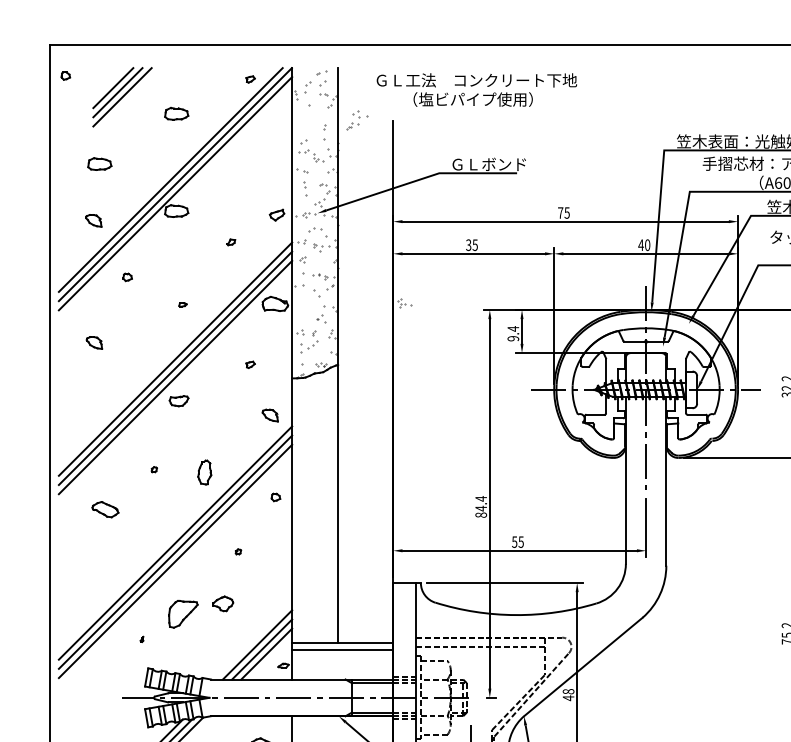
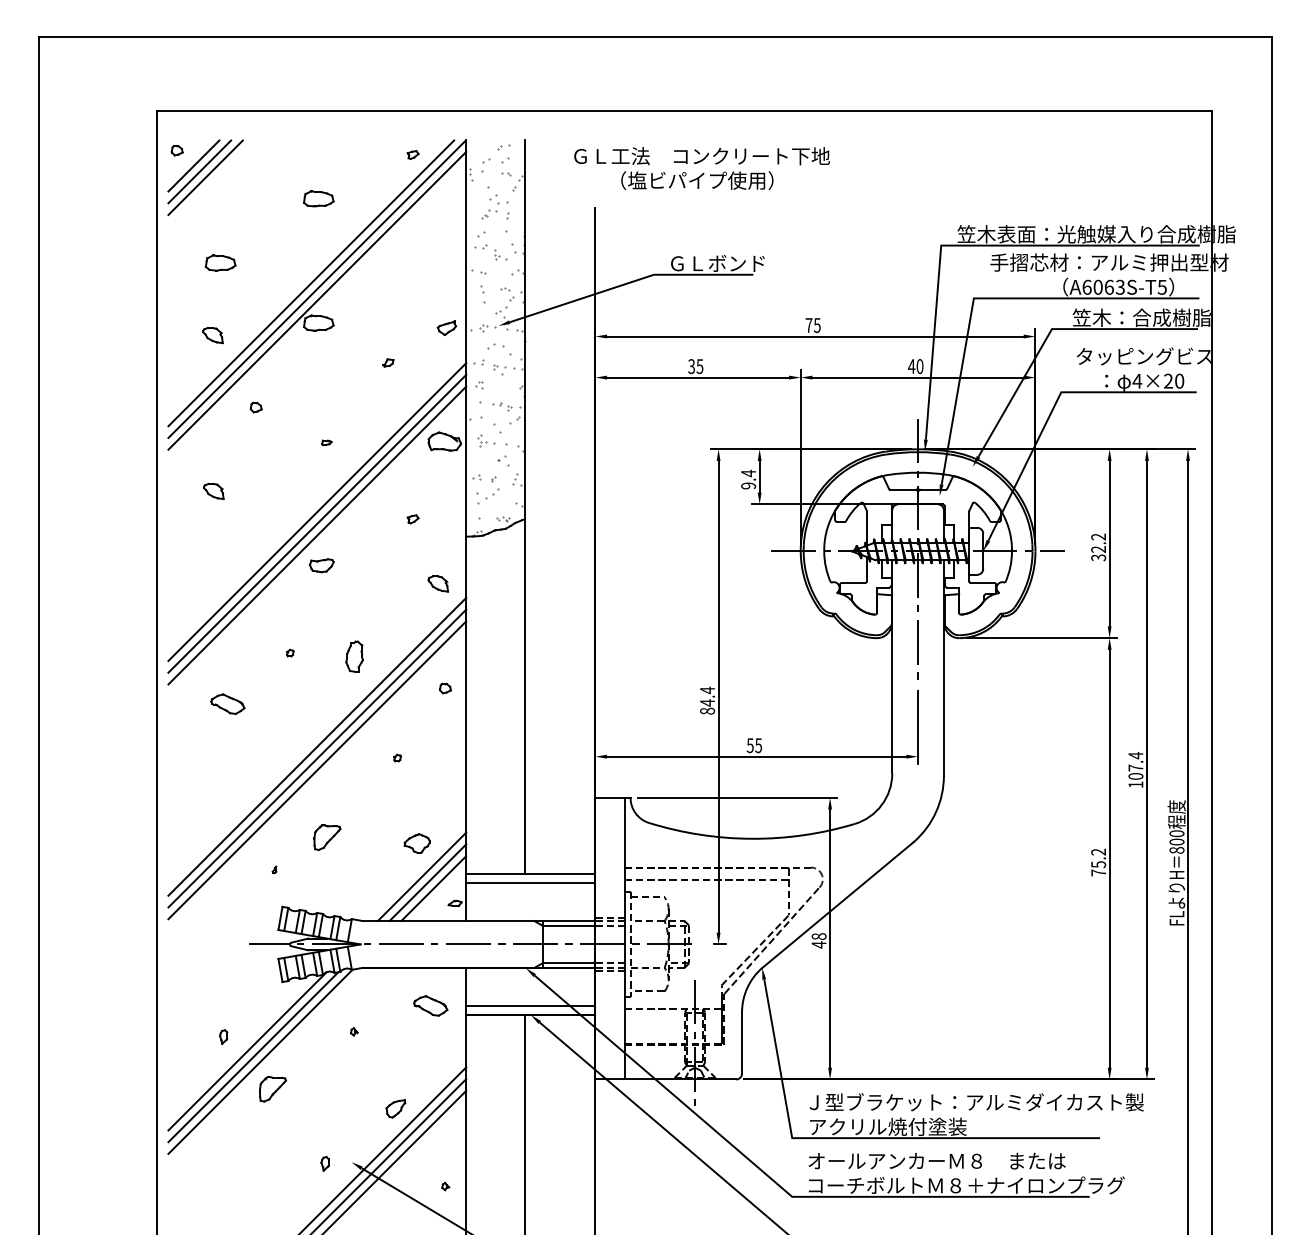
part: (122, 97) -> (205, 177), moved
part: (356, 119) -> (494, 206), moved
part: (405, 303) -> (486, 440), moved
part: (222, 603) -> (416, 843), moved
part: (183, 614) -> (327, 837), size x0.71

